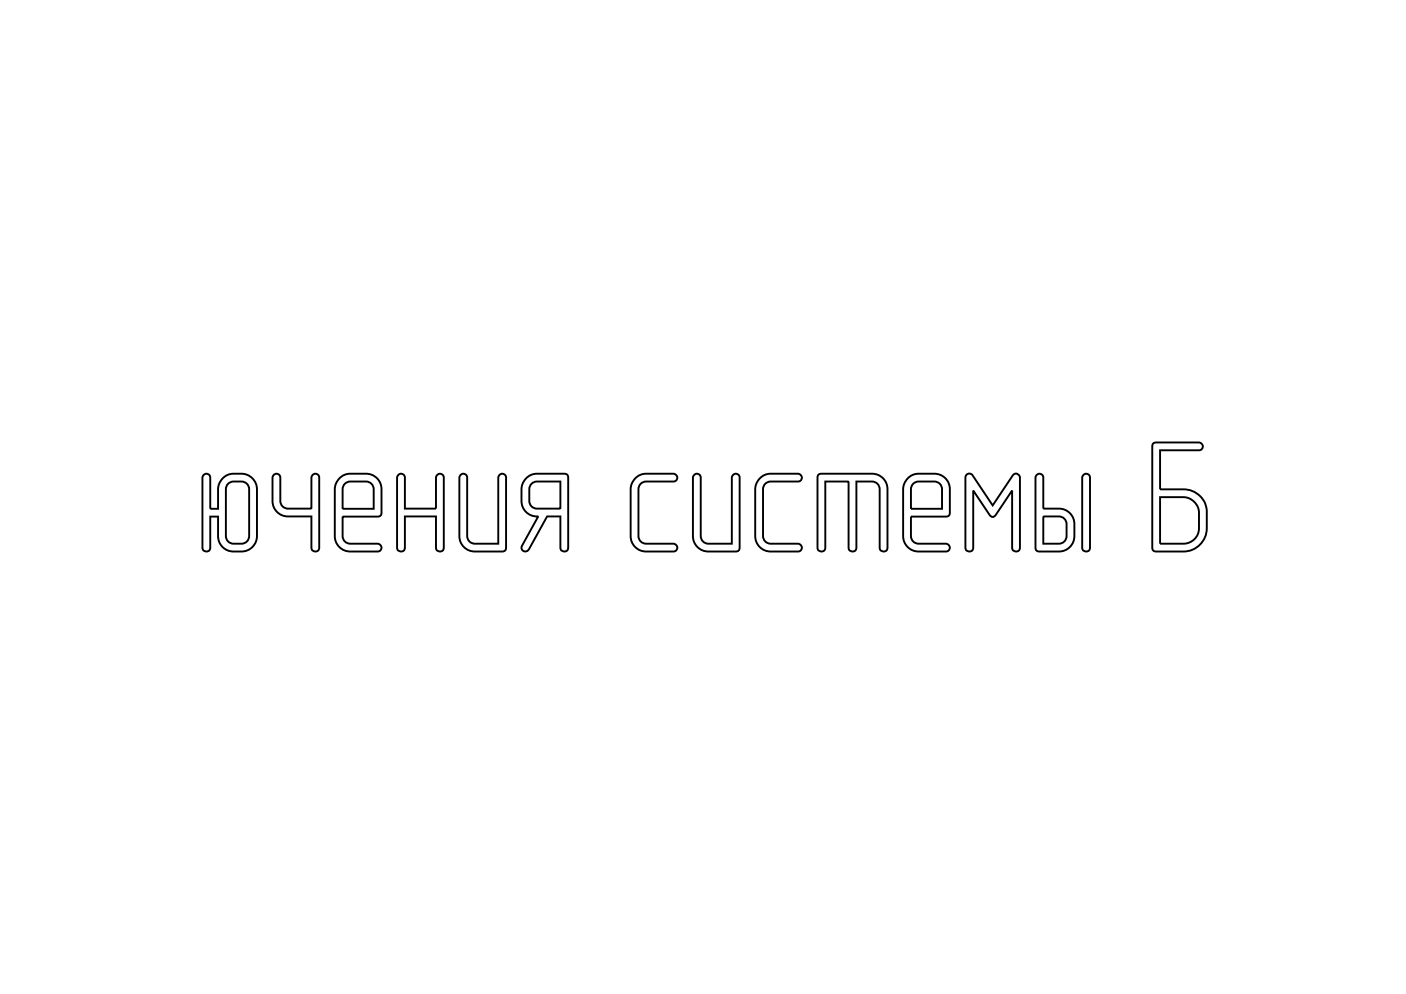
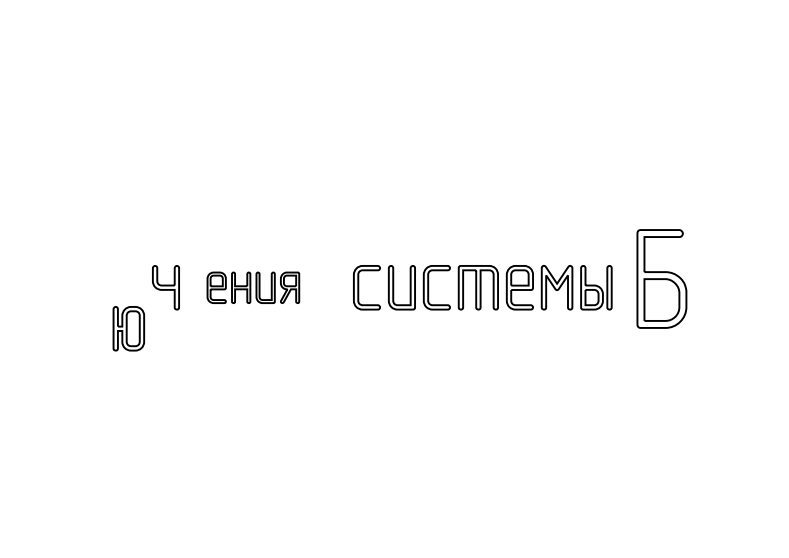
part: (1178, 496) -> (661, 278), size x1.6
part: (229, 512) -> (128, 328), moved
part: (451, 512) -> (253, 287), size x0.7

